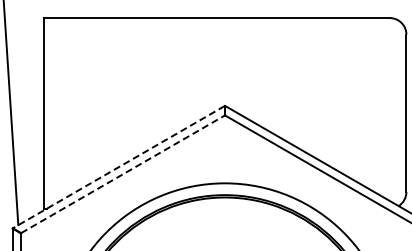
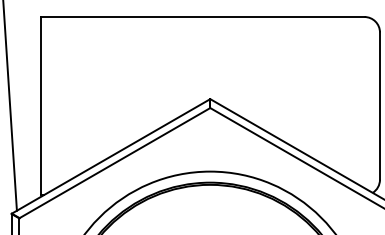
line: (118, 167) -> (110, 156), dashed -> solid
line: (123, 174) -> (115, 163), dashed -> solid

